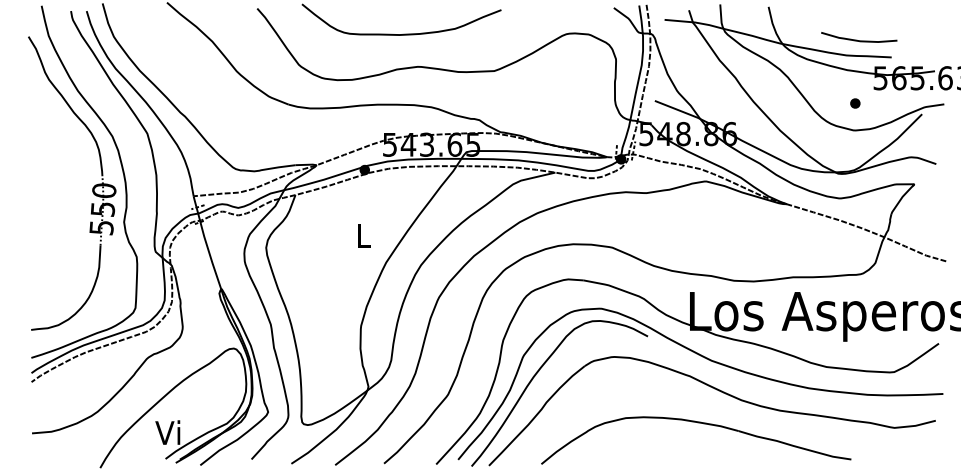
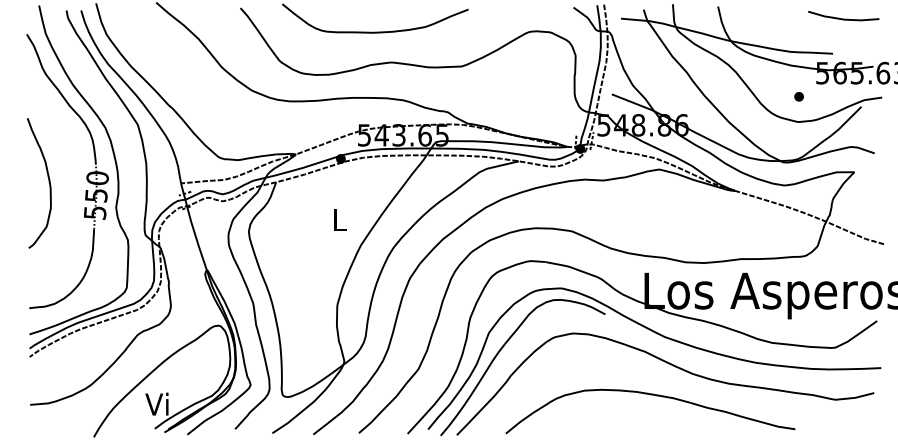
curve: (858, 40) -> (843, 18), moved
curve: (51, 195) -> (48, 182), added

